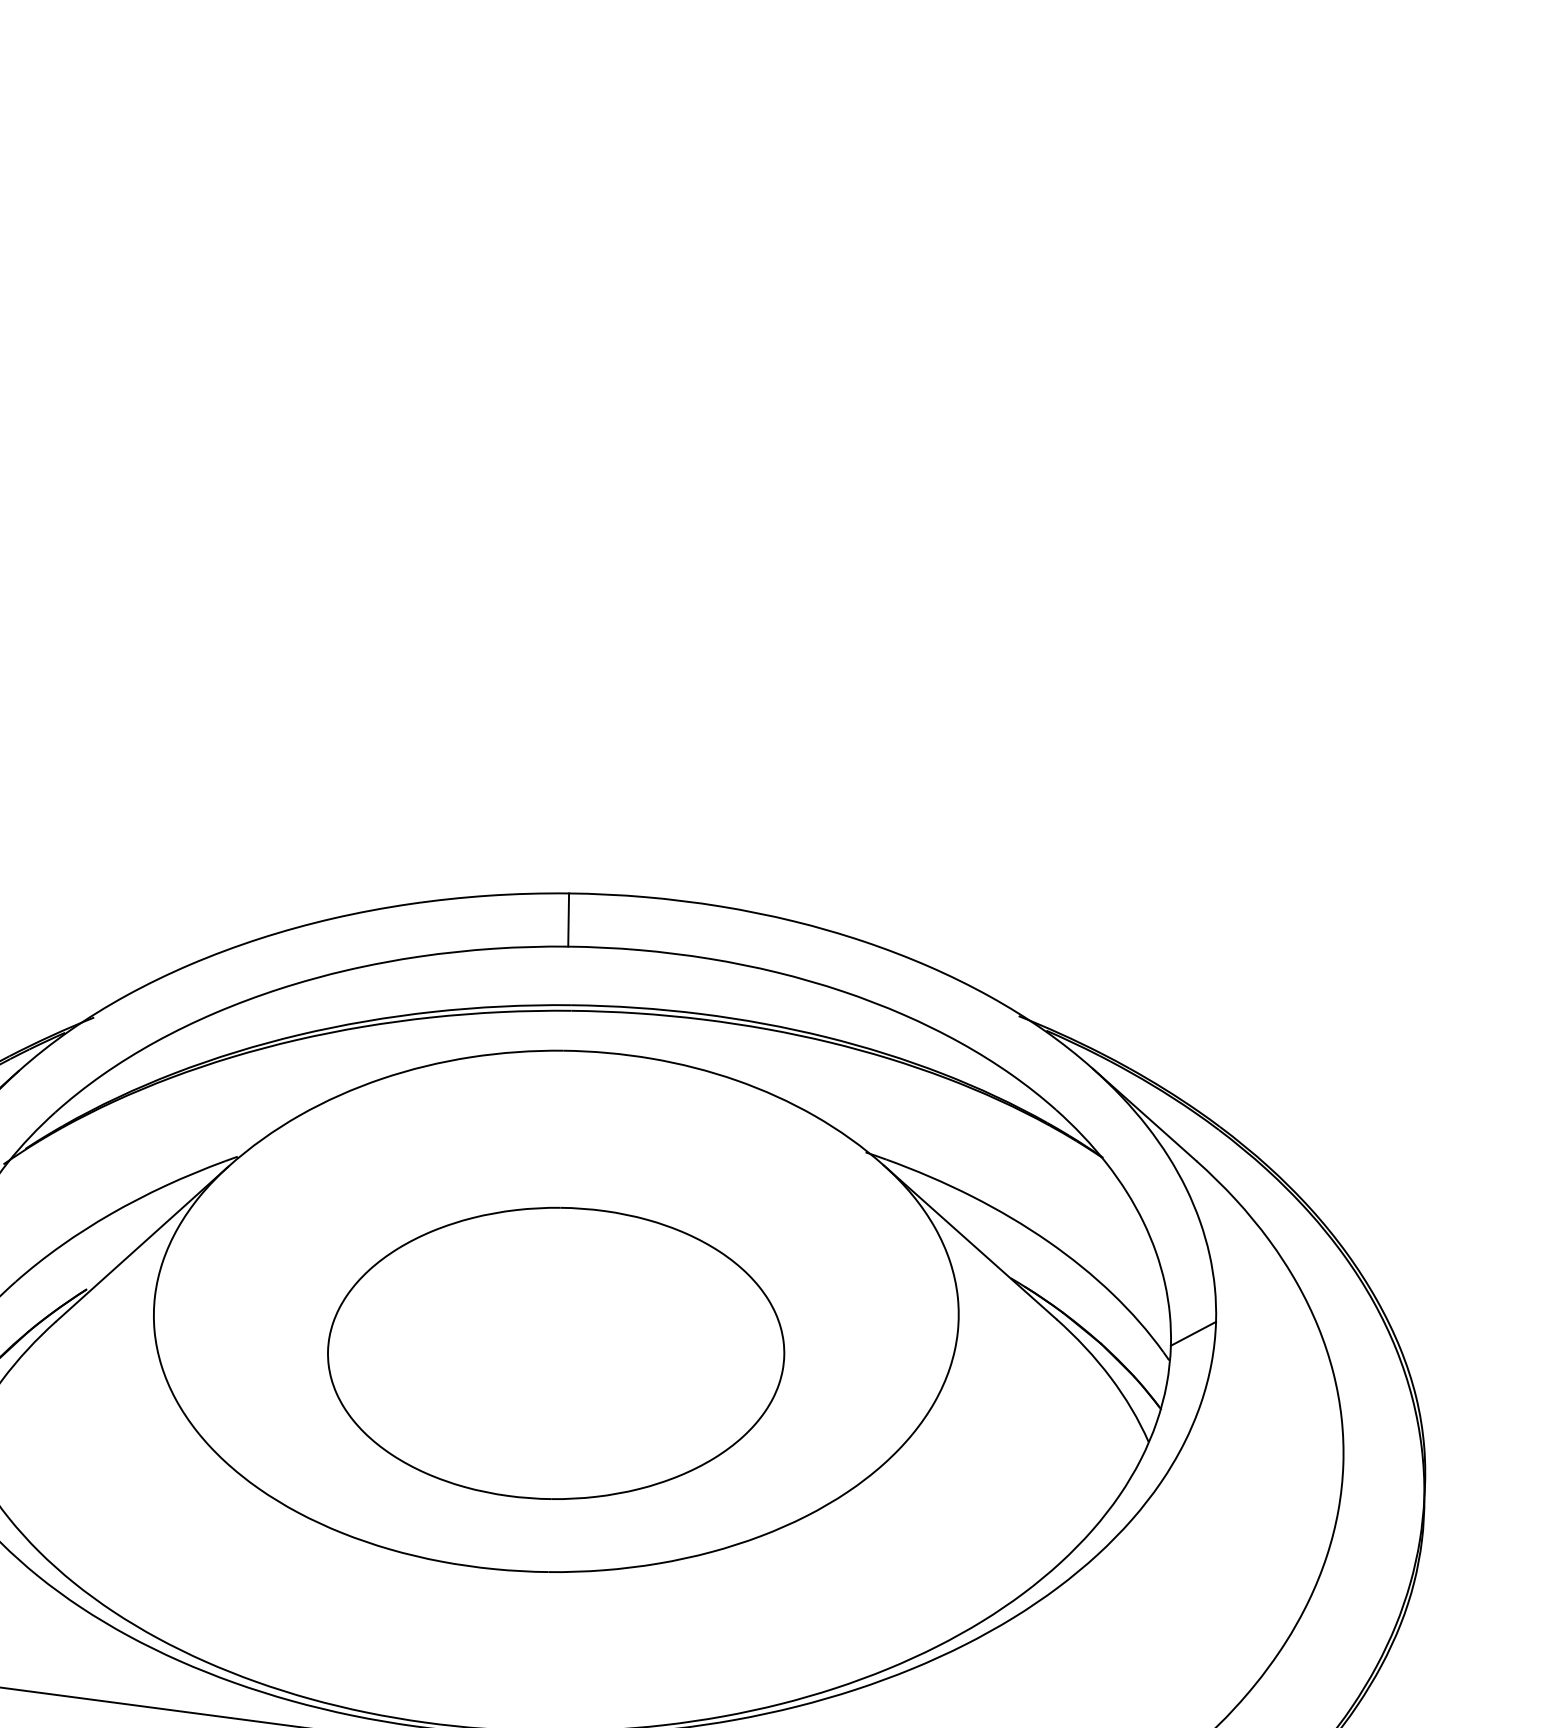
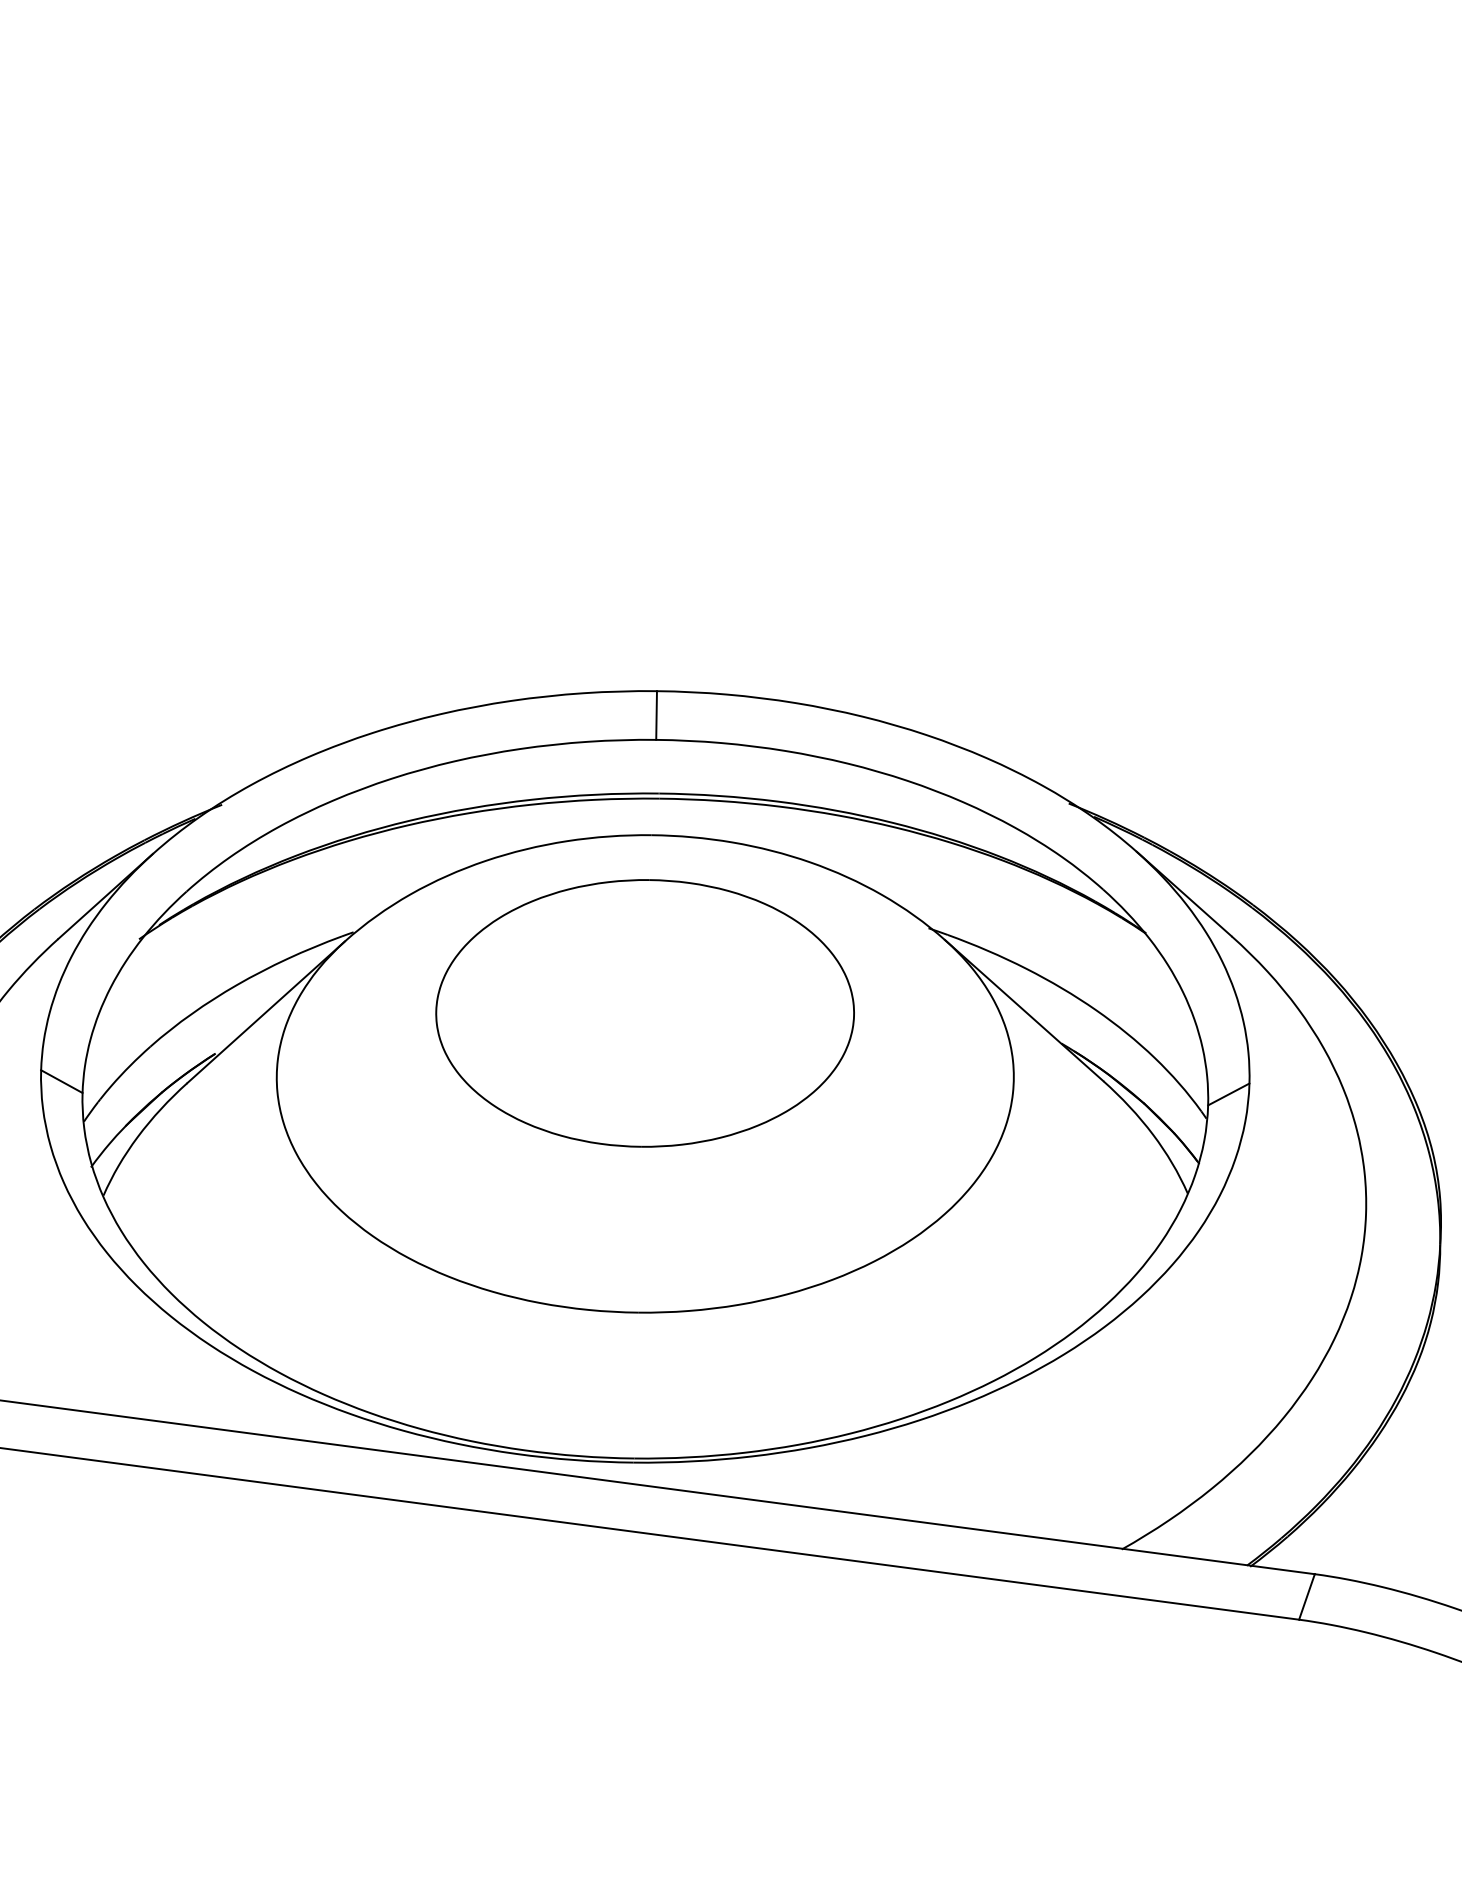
part: (555, 1353) -> (644, 1013), moved

